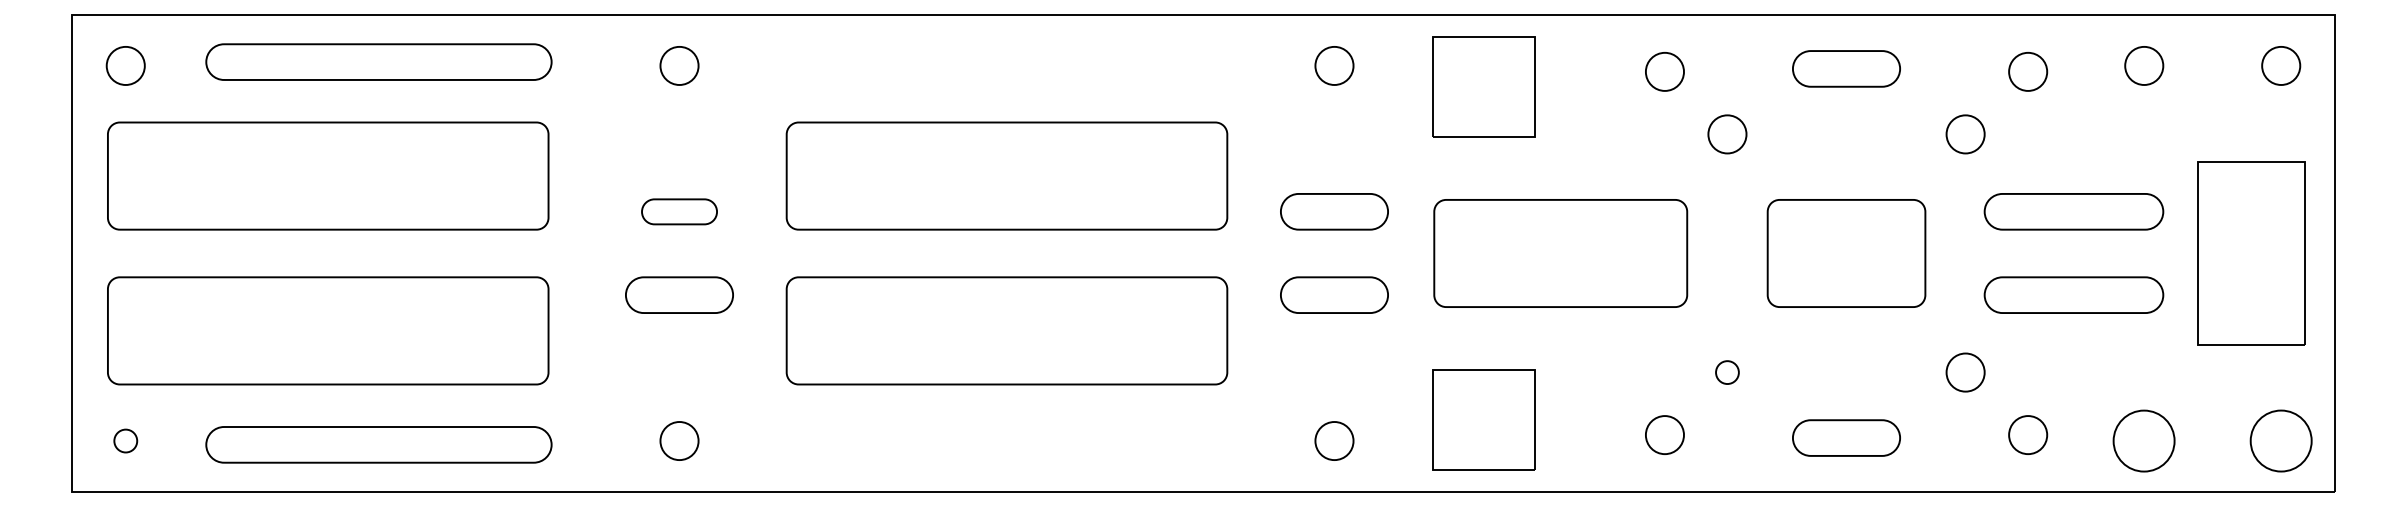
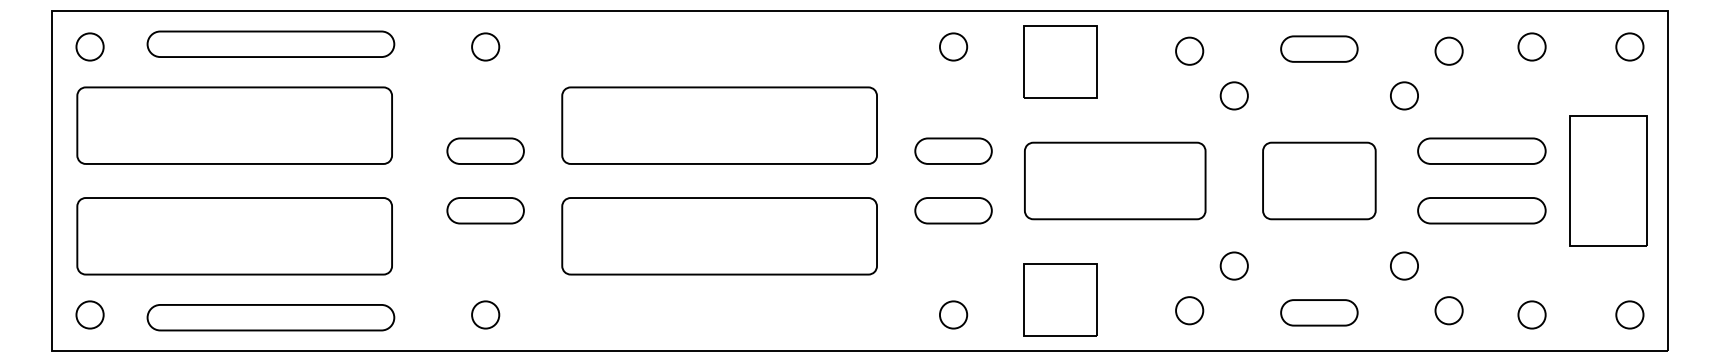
part: (679, 211) -> (485, 150), size x1.43
circle: (1727, 372) -> (1234, 266), size x1.67
circle: (2144, 440) -> (1532, 314), size x0.62
circle: (125, 441) -> (89, 315), size x1.67
circle: (2281, 441) -> (1630, 315), size x0.62

